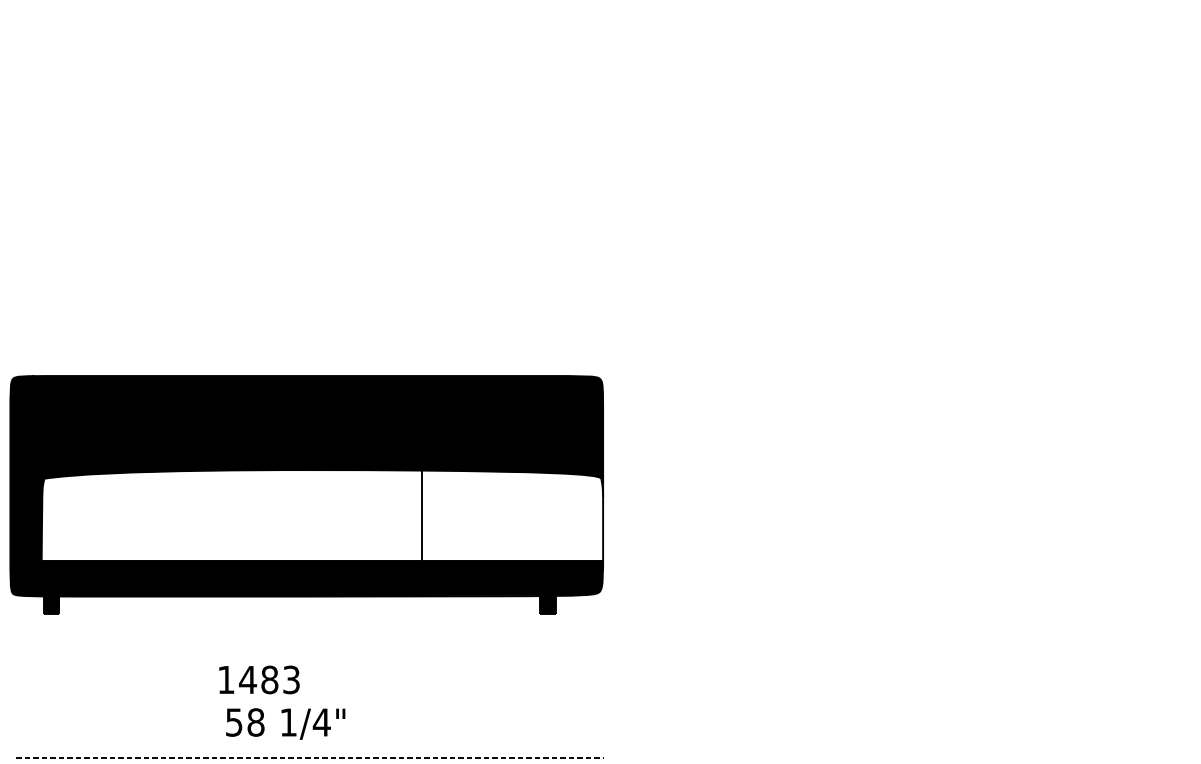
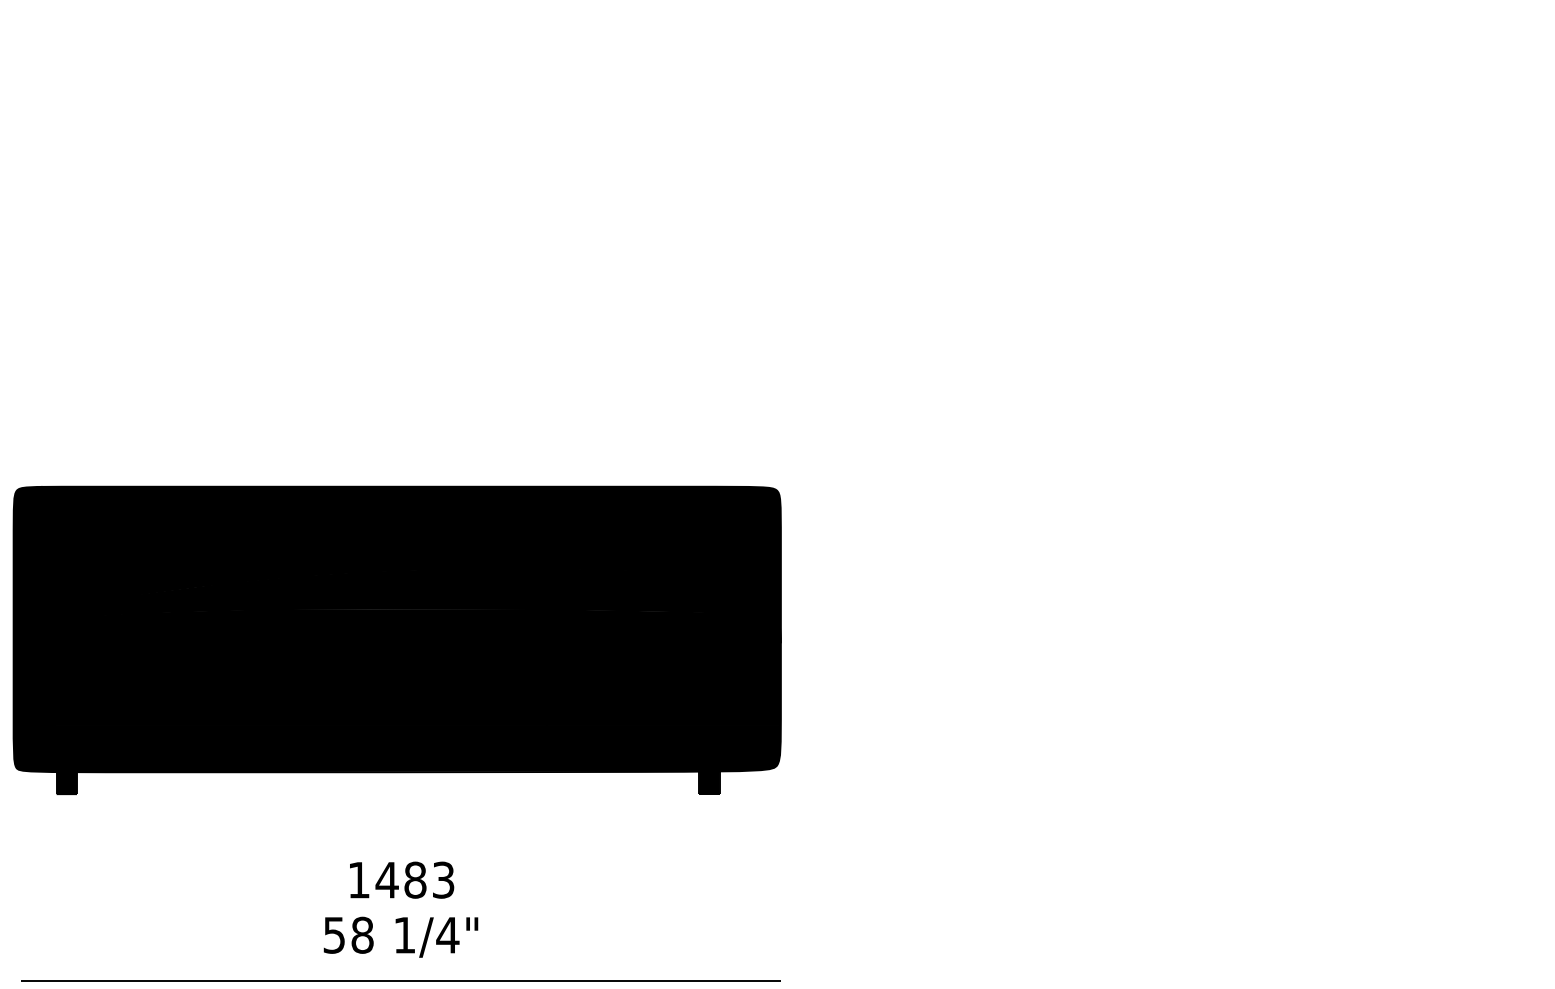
fill: (322, 515) -> (417, 667), added
text: (259, 679) -> (402, 879), moved
text: (285, 723) -> (400, 936), moved
line: (310, 757) -> (401, 980), dashed -> solid

